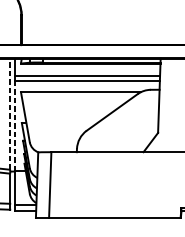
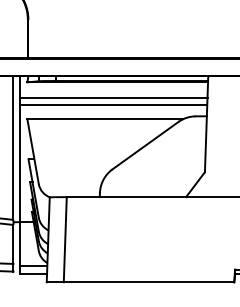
line: (10, 114) -> (13, 148), dashed -> solid
line: (14, 126) -> (19, 163), dashed -> solid

